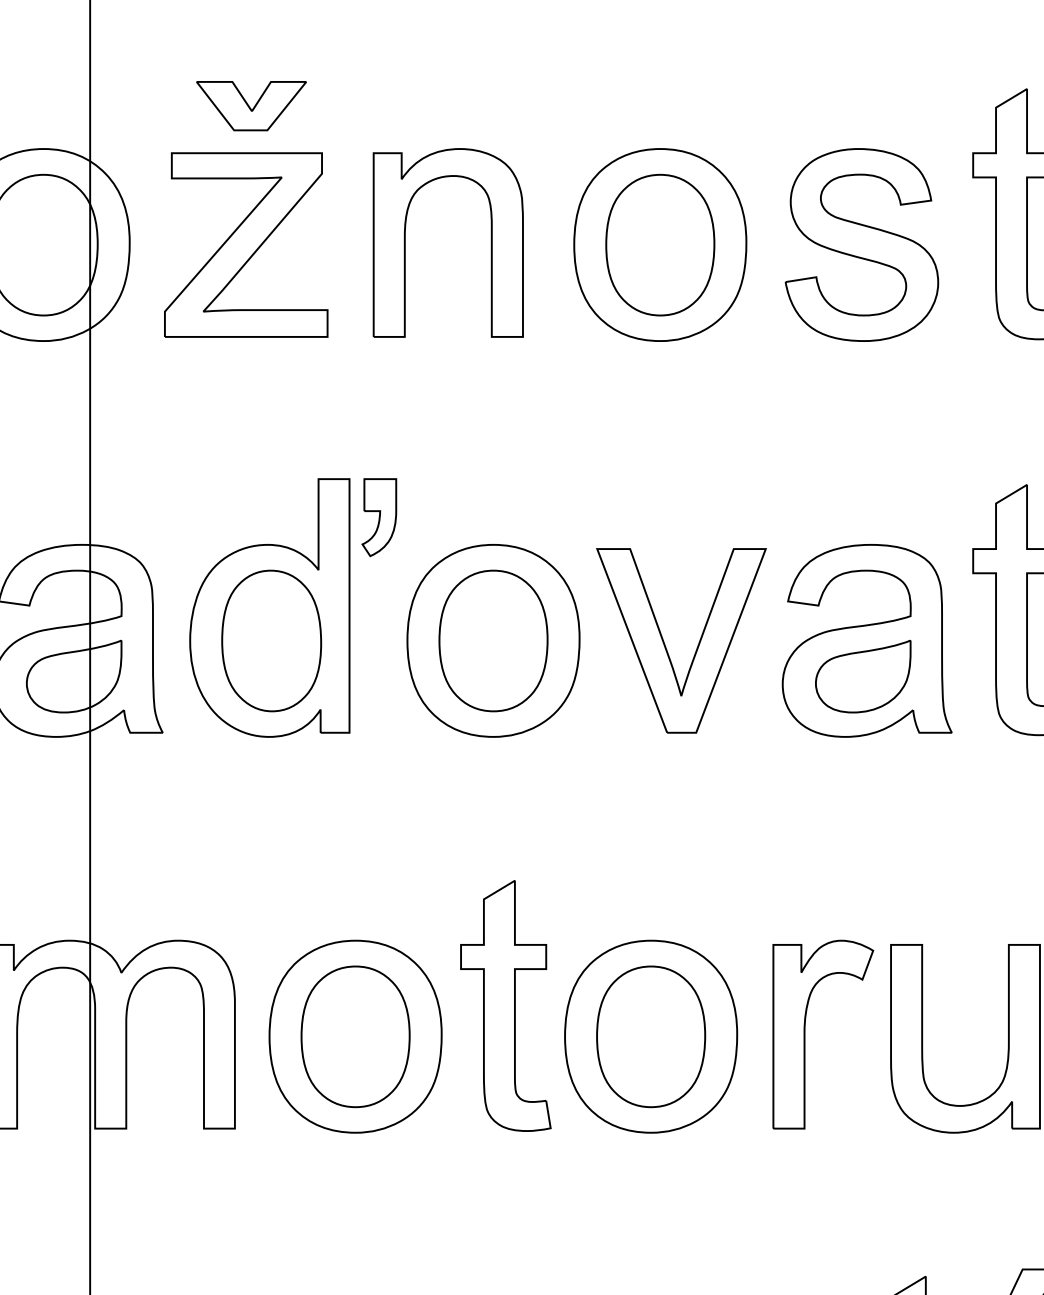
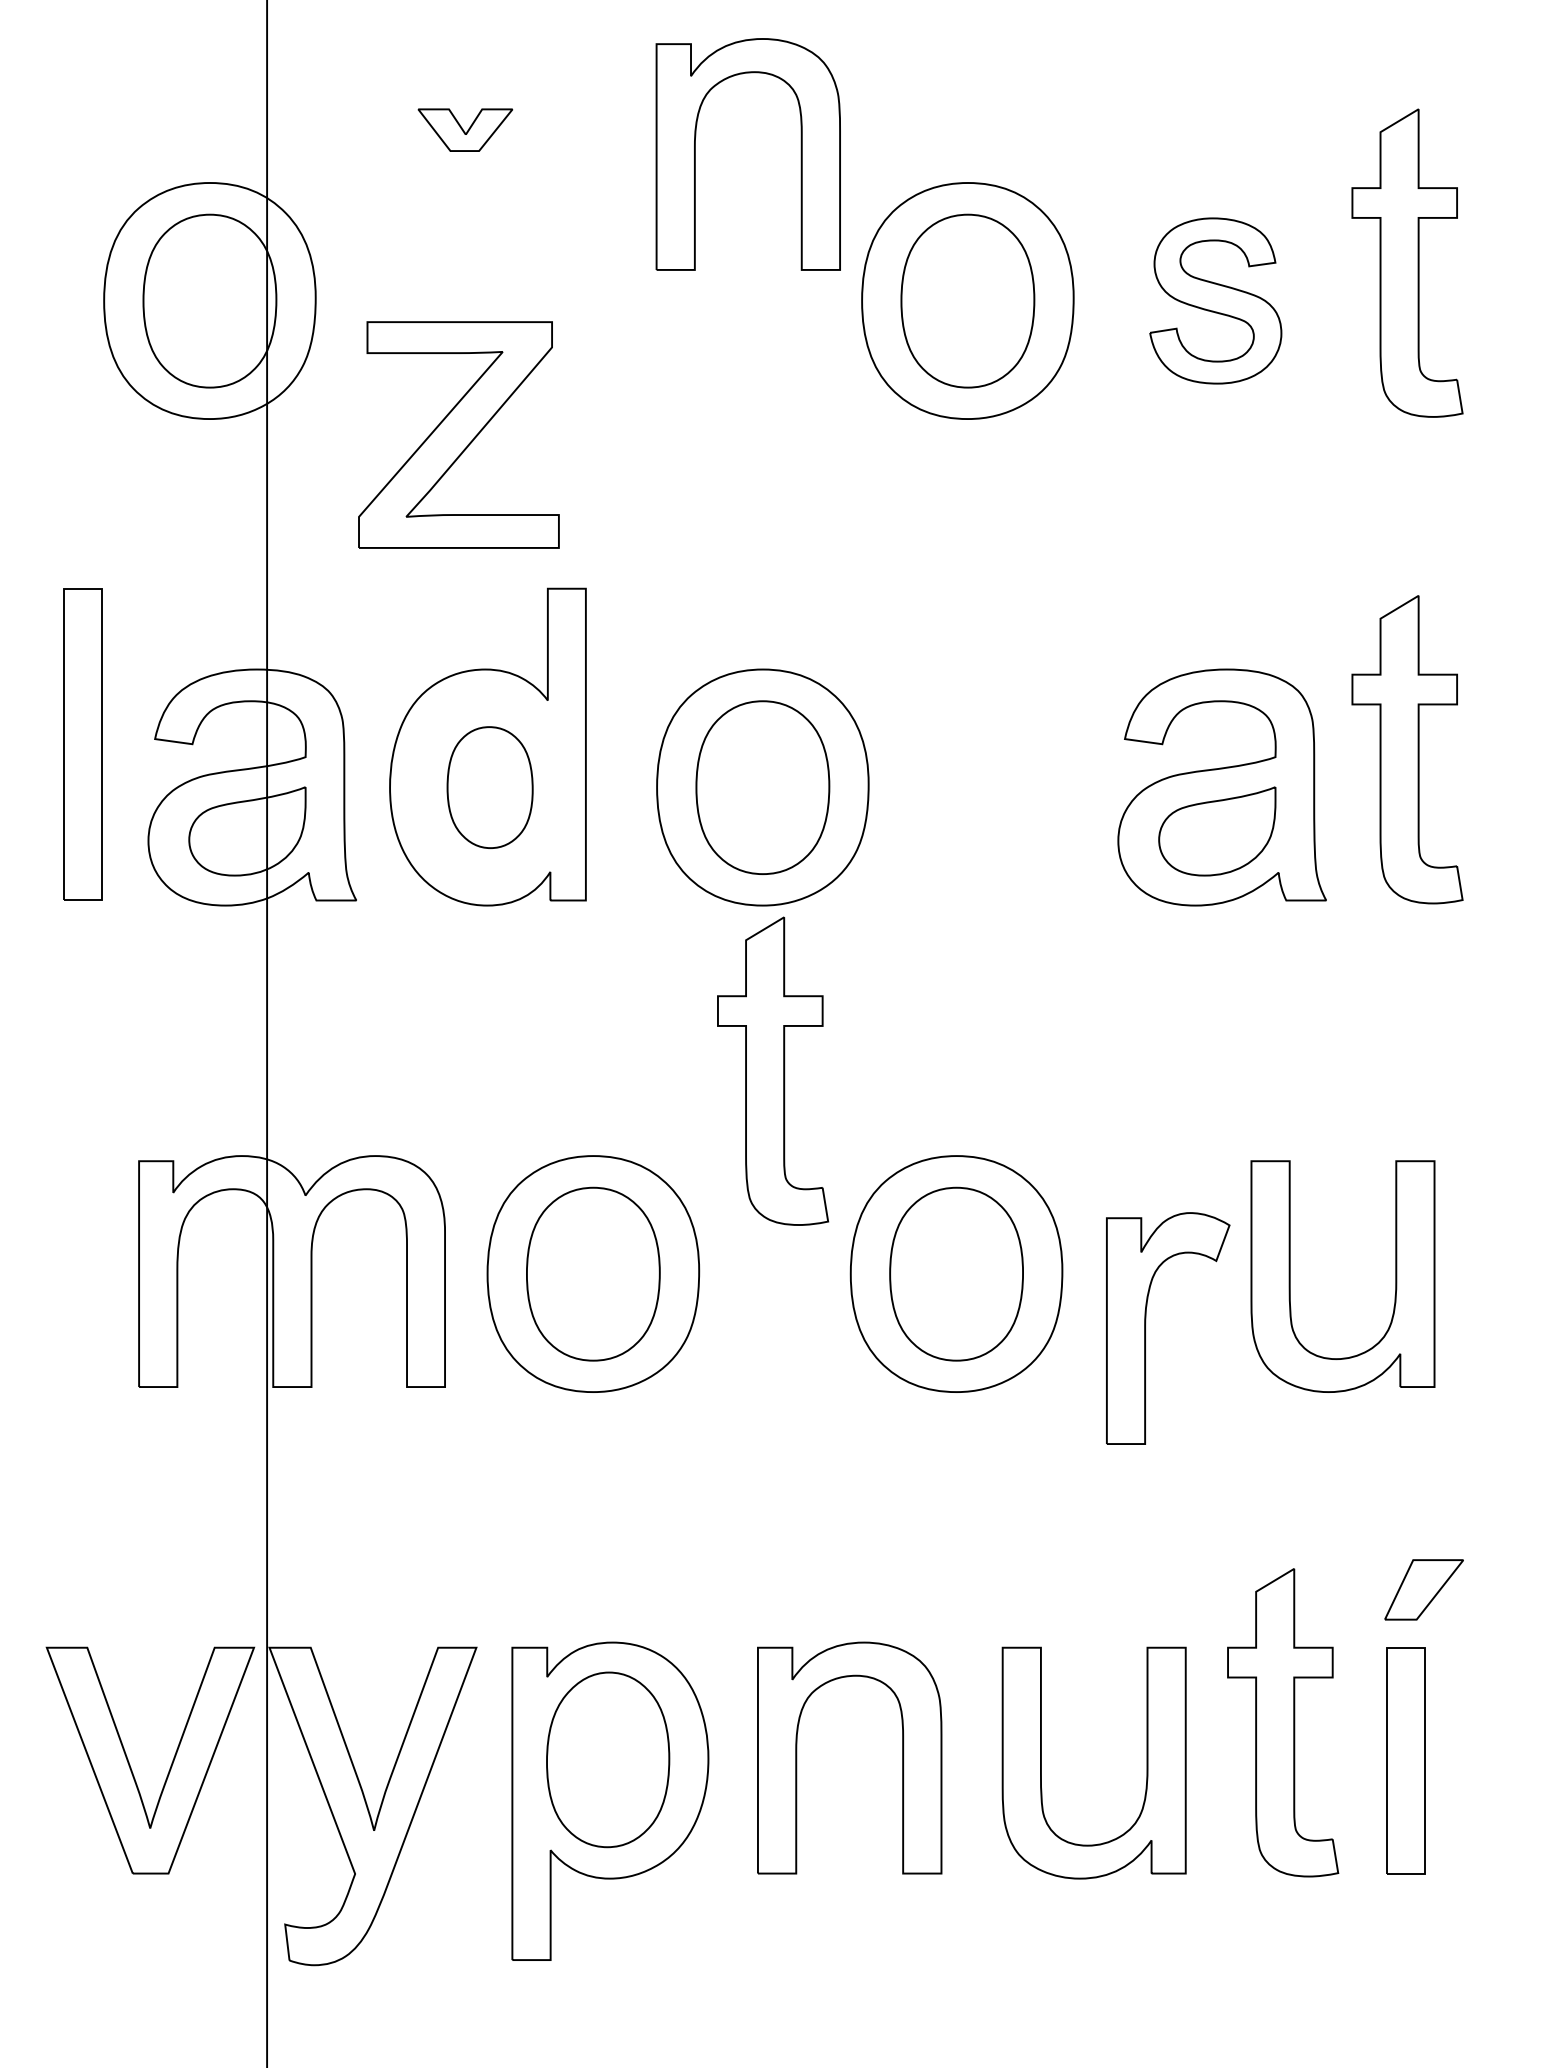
part: (251, 105) -> (465, 129), size x0.7
part: (405, 242) -> (695, 154), moved
part: (245, 244) -> (458, 434), moved
part: (861, 244) -> (1215, 300), size x0.7
part: (379, 517) -> (622, 635), removed
part: (271, 640) -> (489, 787), size x0.7
part: (666, 647) -> (975, 795), removed
part: (506, 1005) -> (773, 1070), moved
part: (805, 1030) -> (1146, 1323), moved

